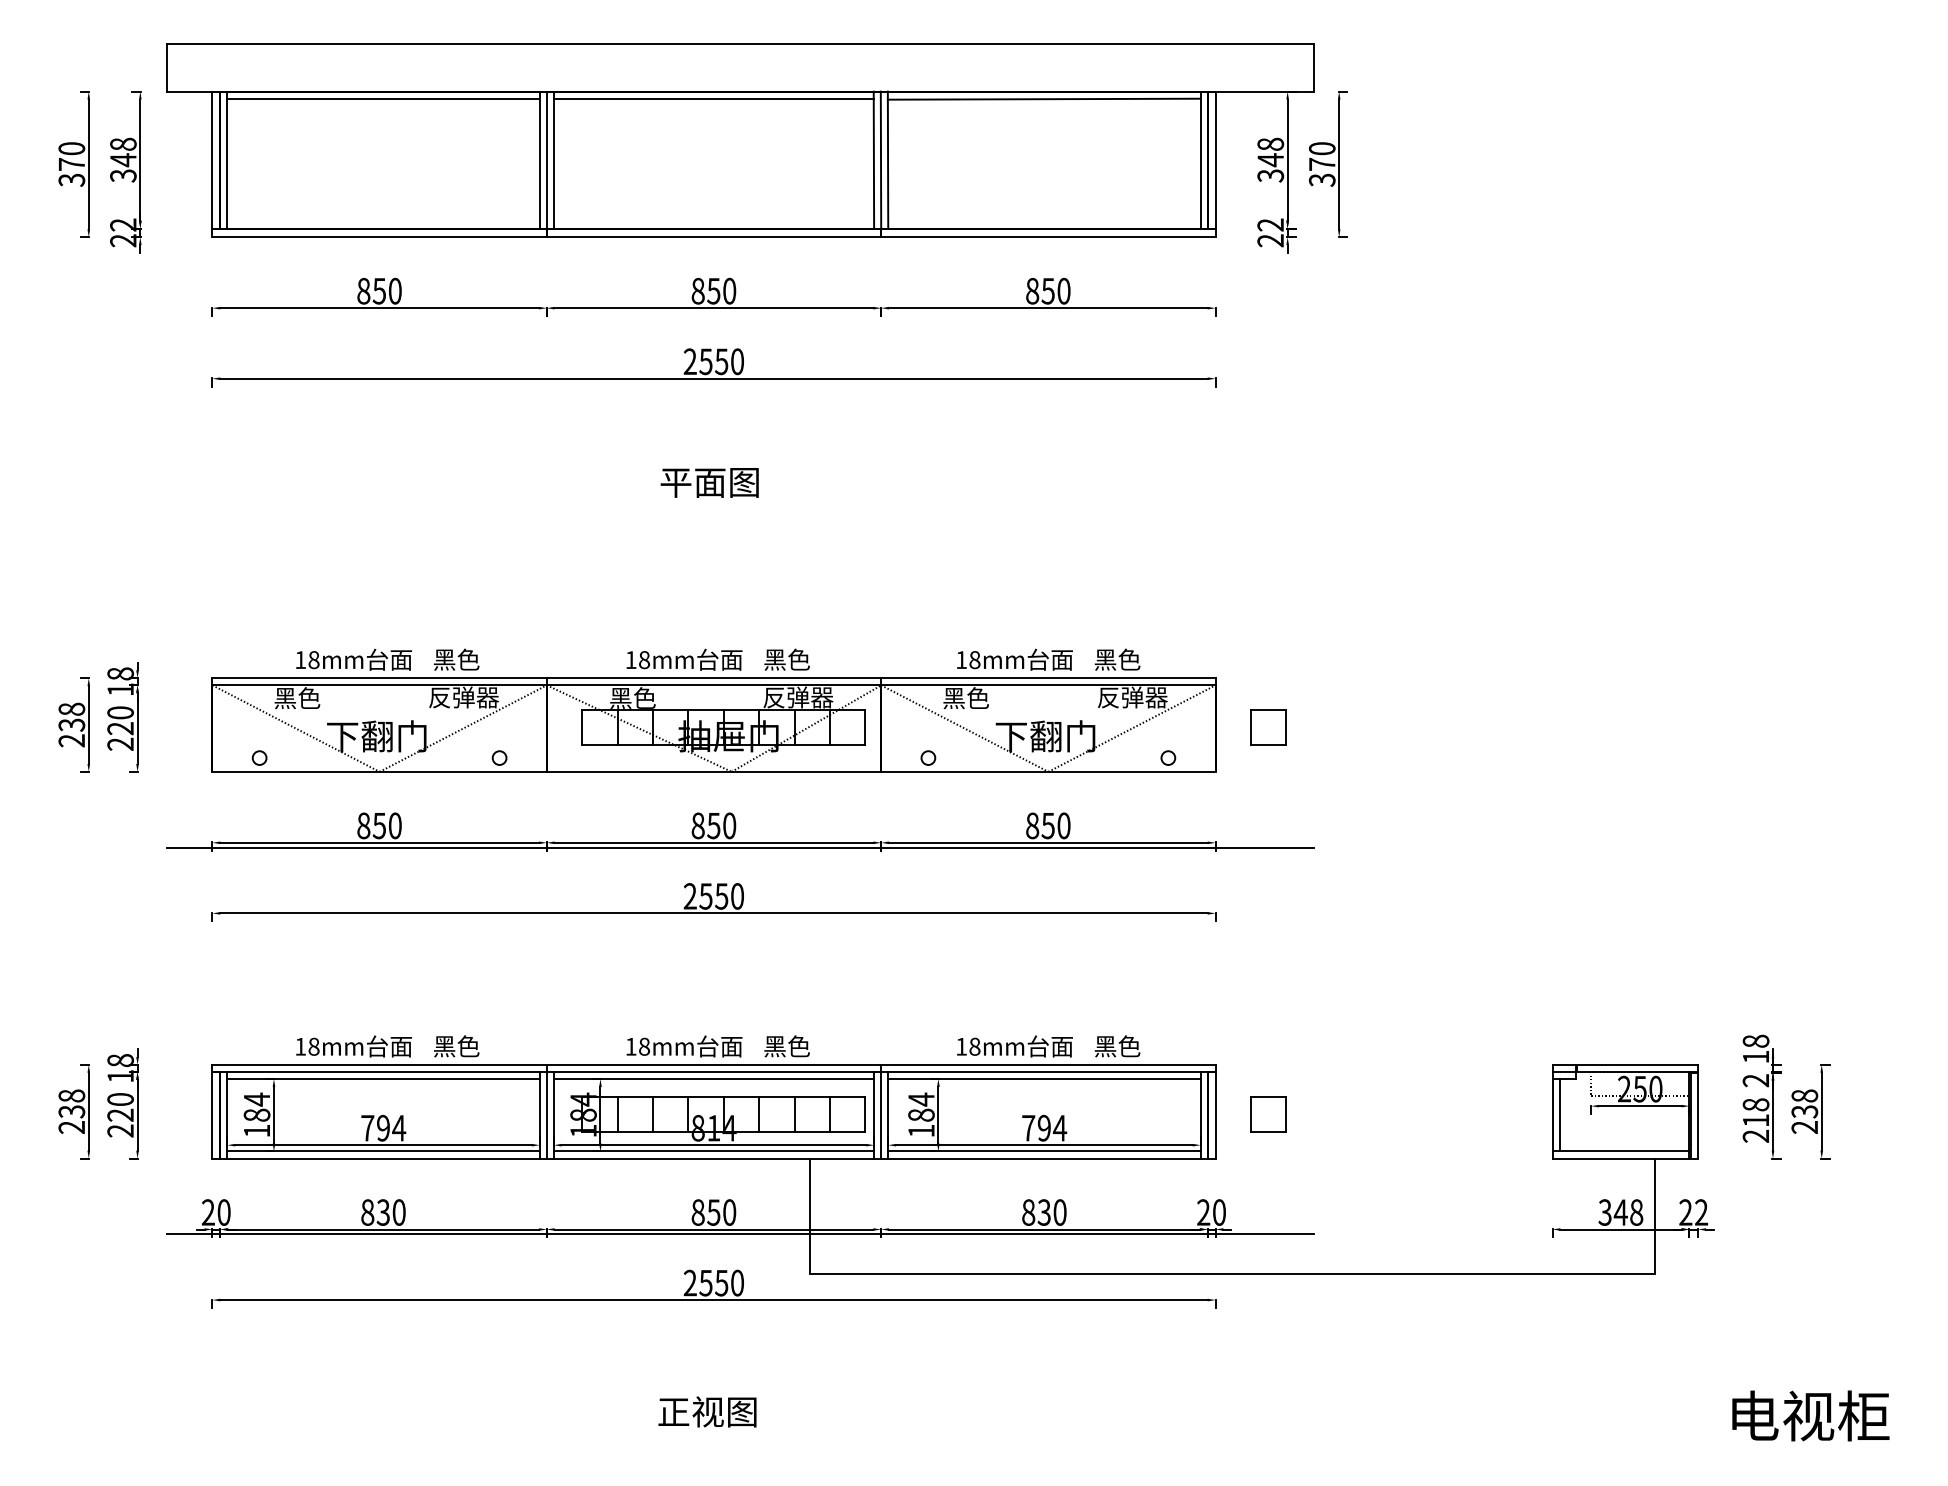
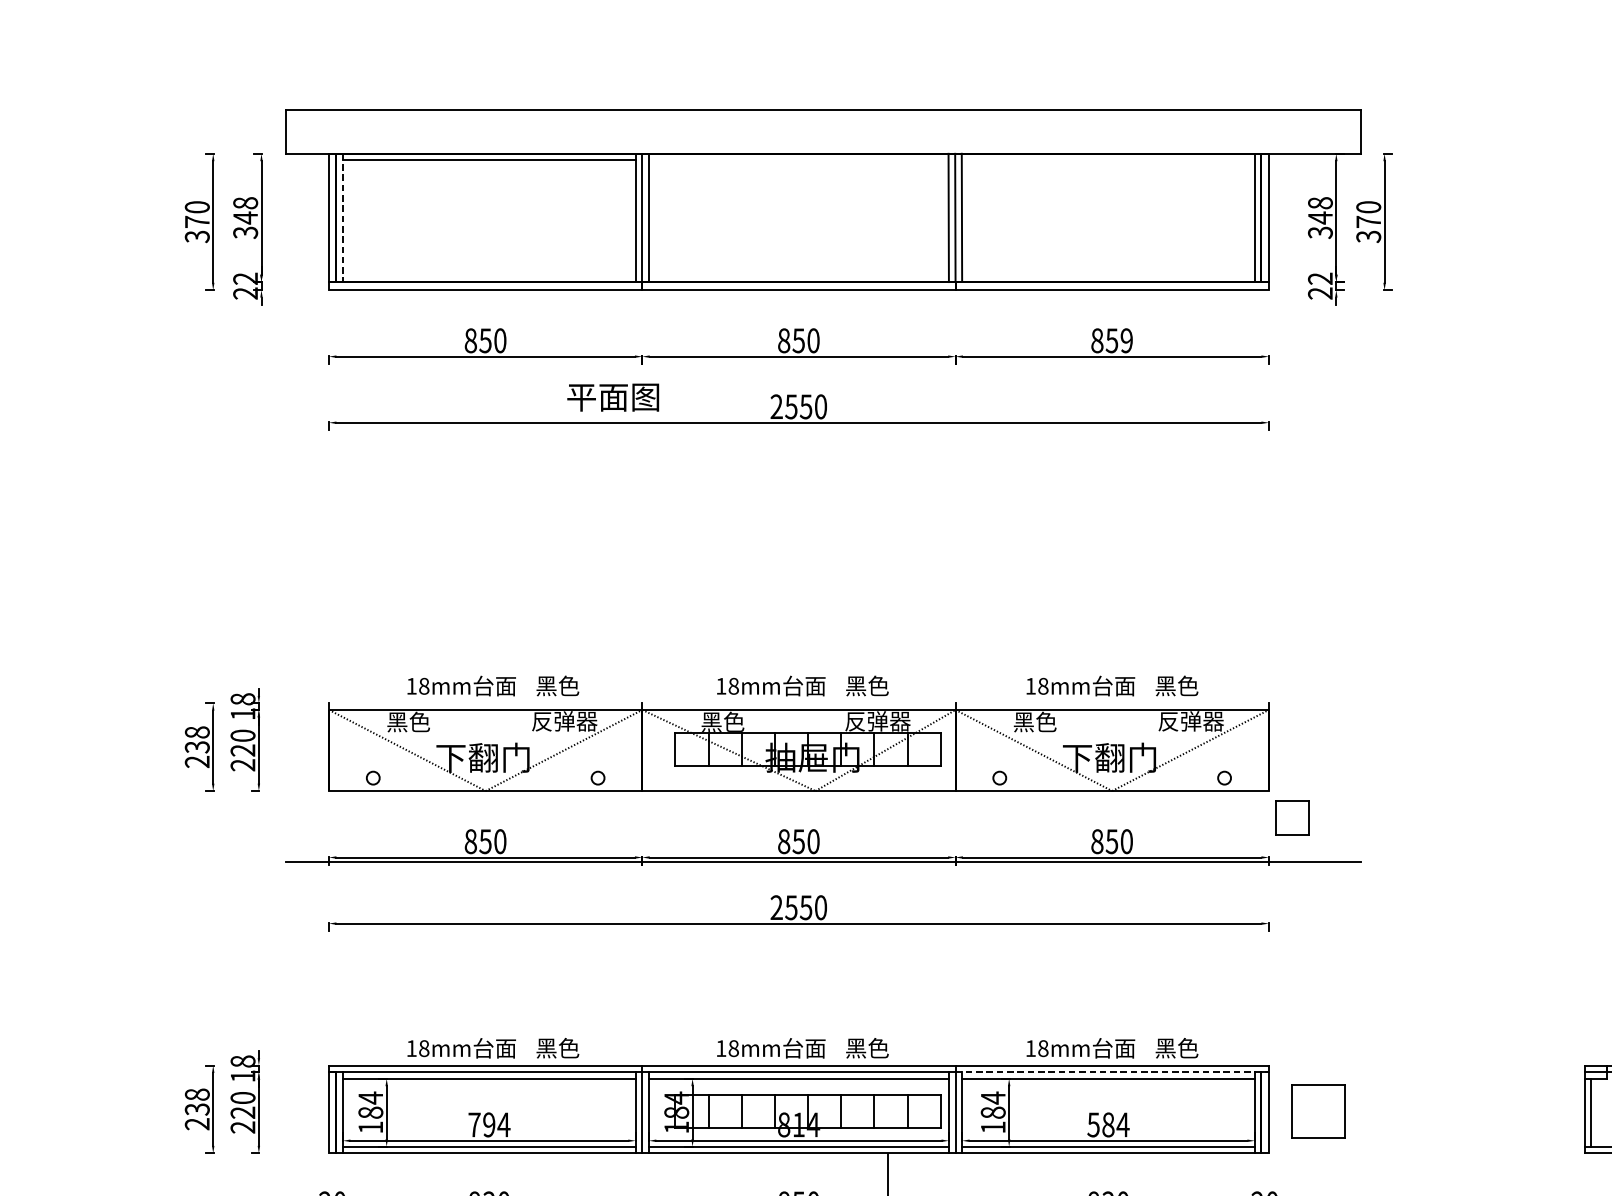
line: (713, 98) -> (798, 160), removed
line: (1043, 98) -> (1107, 160), removed
line: (227, 160) -> (343, 218), solid -> dashed
text: (1063, 291) -> (1126, 341), 850 -> 859
text: (709, 482) -> (612, 397), moved
line: (713, 678) -> (798, 703), removed
part: (1268, 727) -> (1292, 817), moved
line: (1048, 1071) -> (1112, 1071), solid -> dashed
part: (1268, 1114) -> (1318, 1112), size x1.6
text: (1035, 1127) -> (1100, 1124), 794 -> 584

